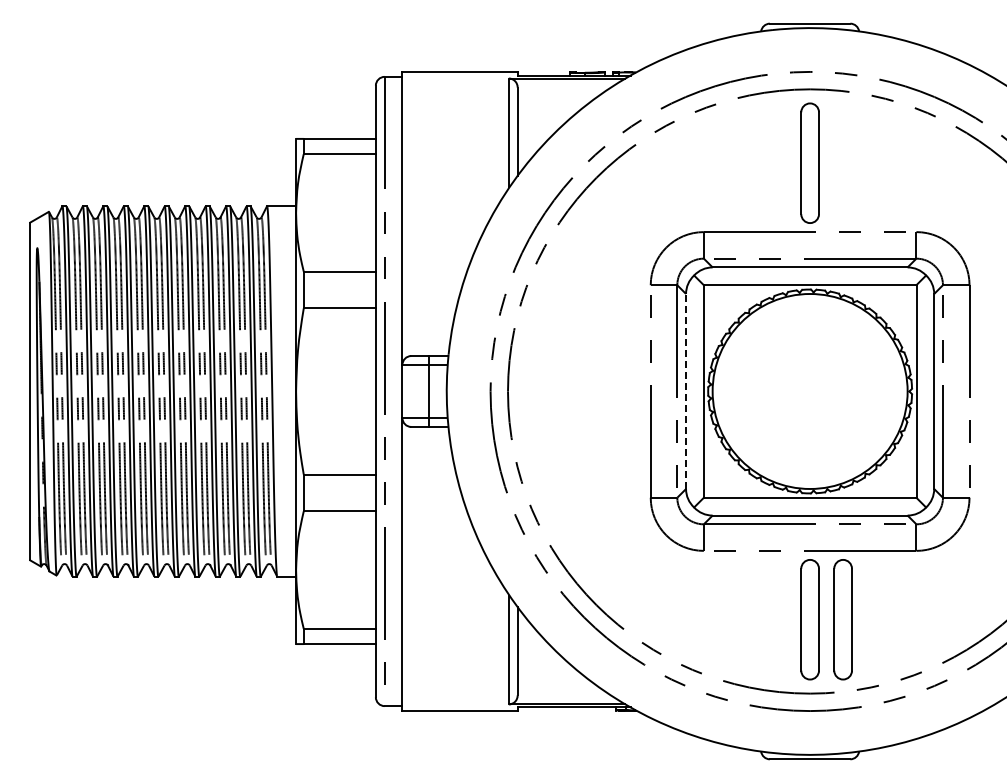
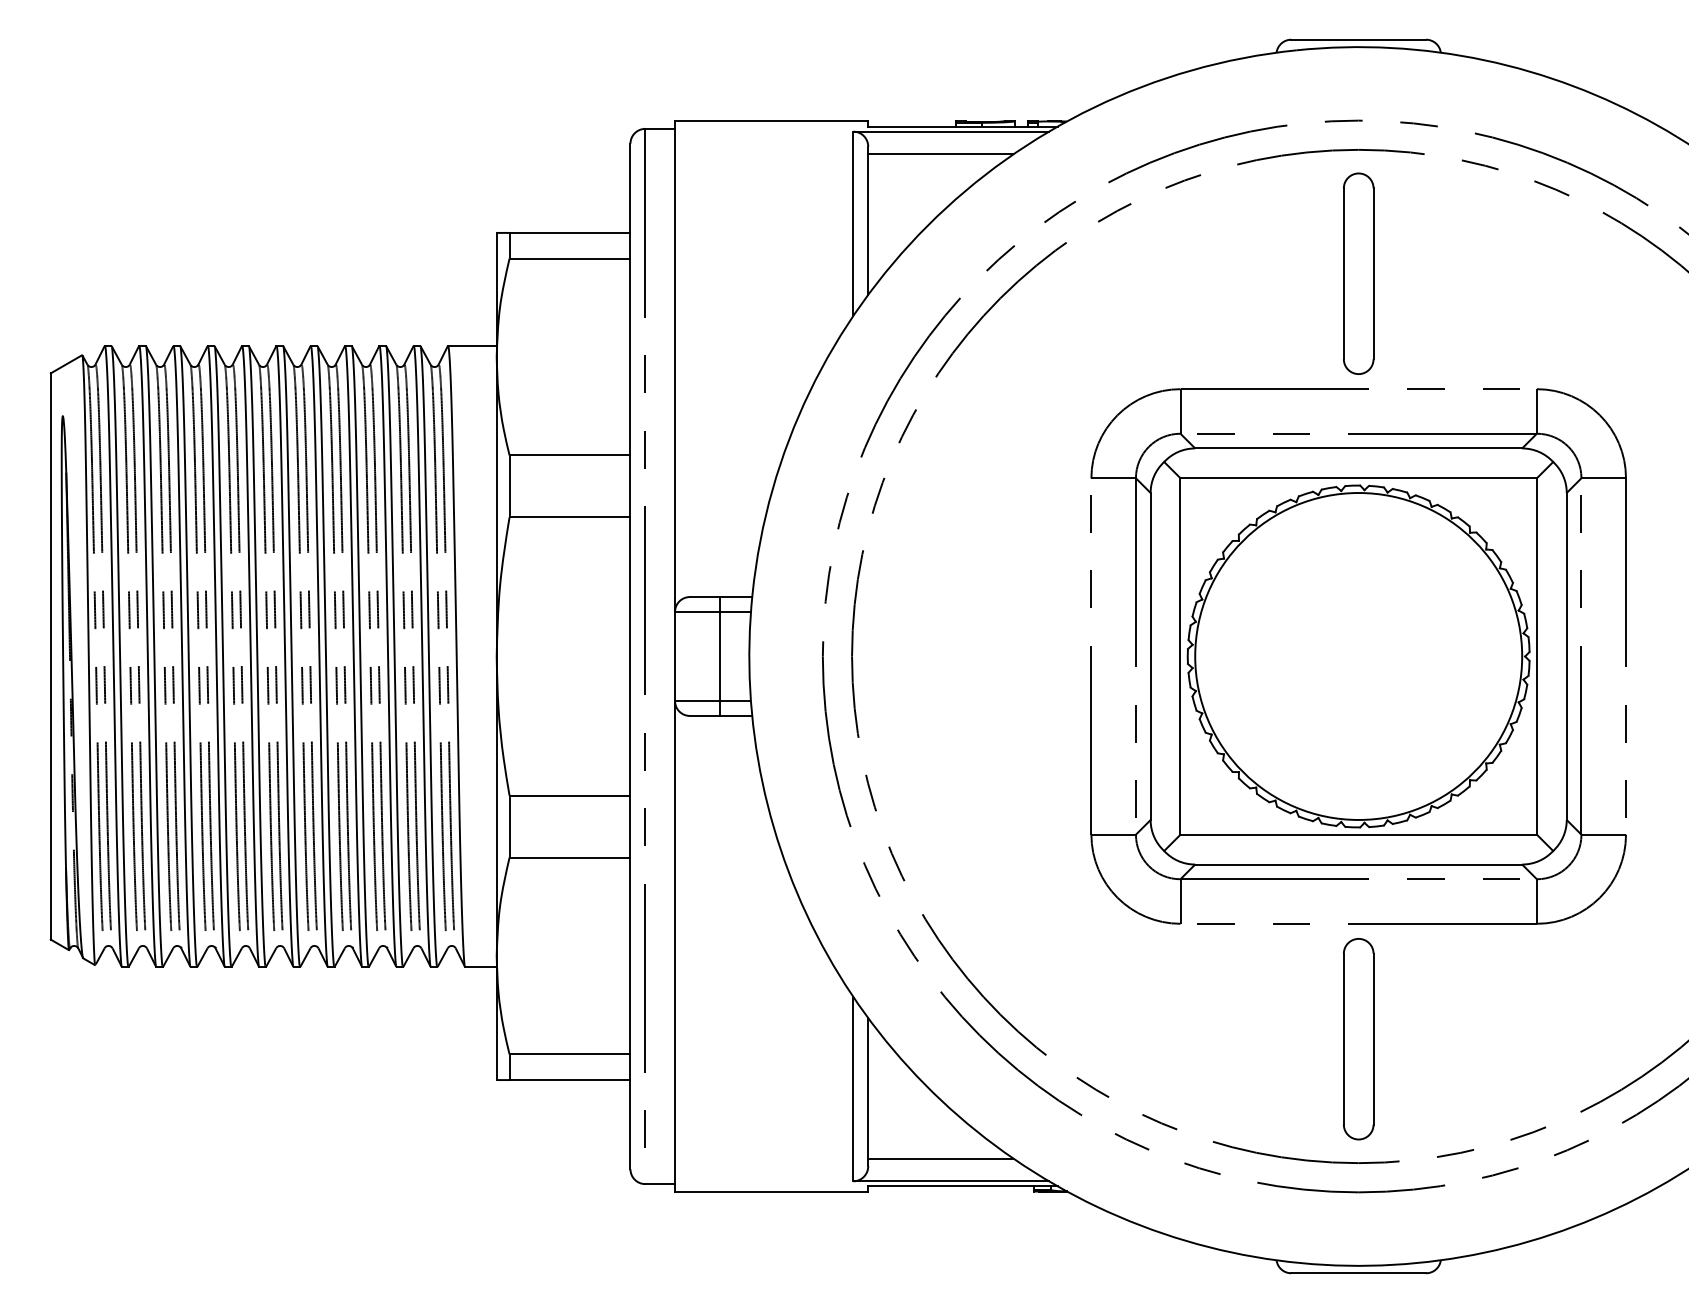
line: (560, 92) -> (940, 155), added
line: (686, 391) -> (1151, 656), dashed -> solid
part: (842, 619) -> (1412, 1038), removed
line: (560, 690) -> (940, 1157), added

